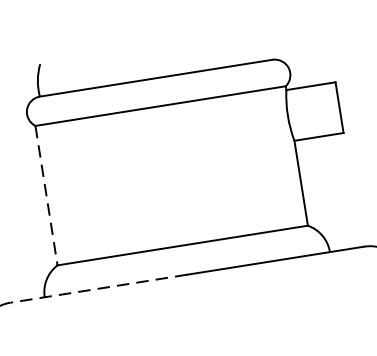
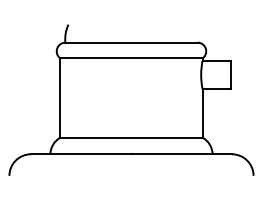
line: (46, 196) -> (60, 98), dashed -> solid
line: (97, 289) -> (80, 154), dashed -> solid

